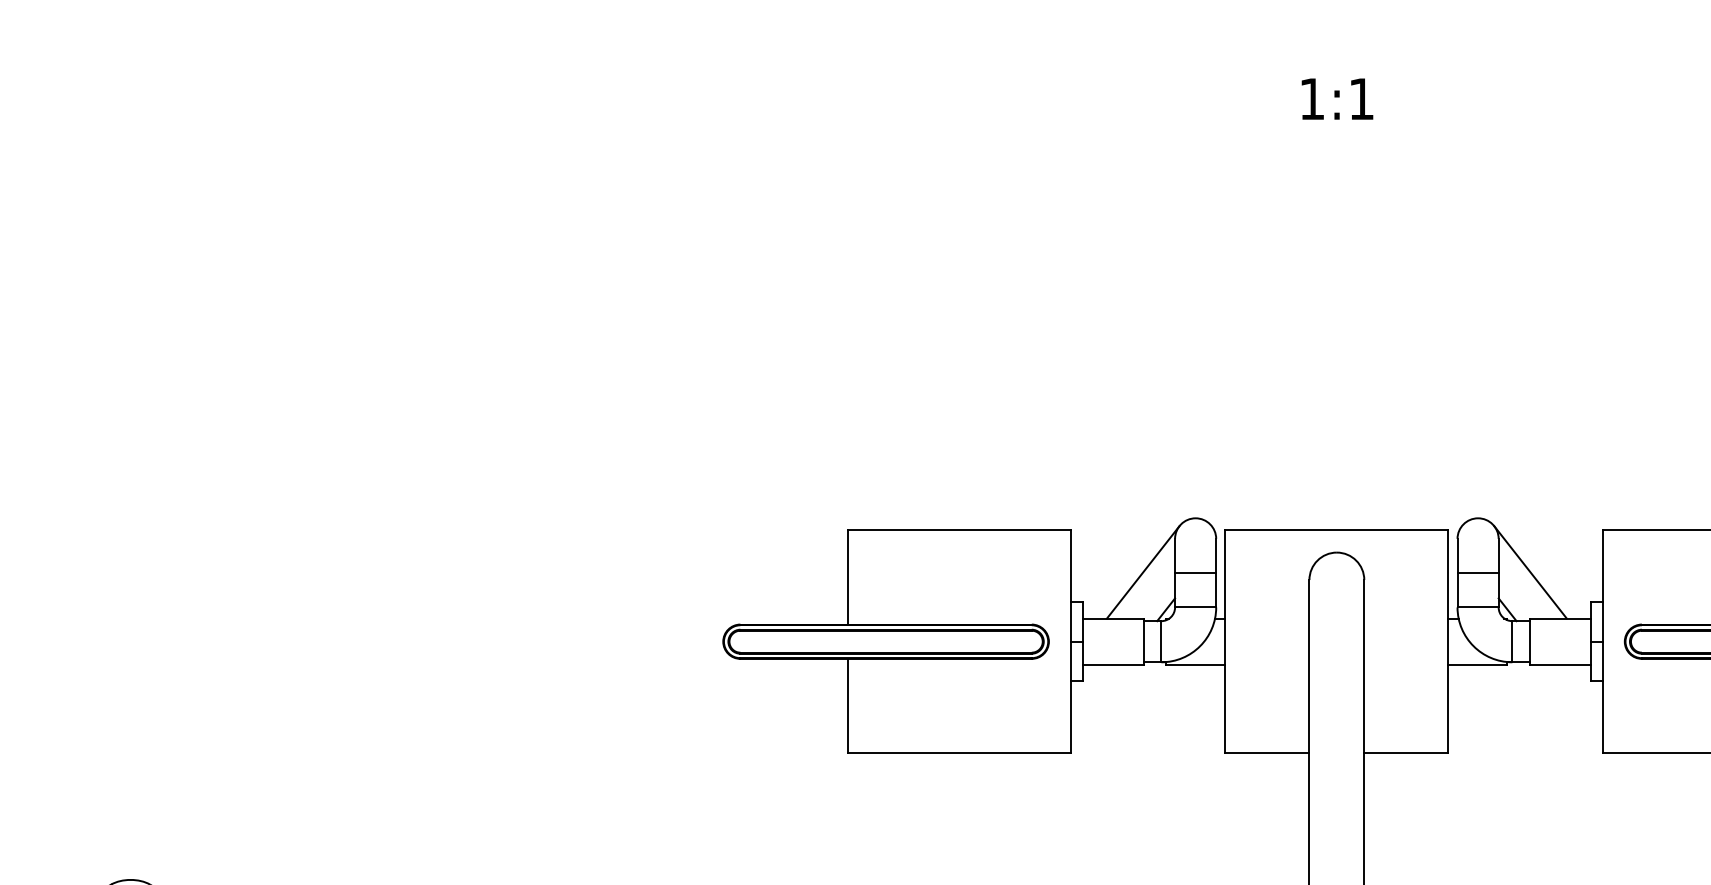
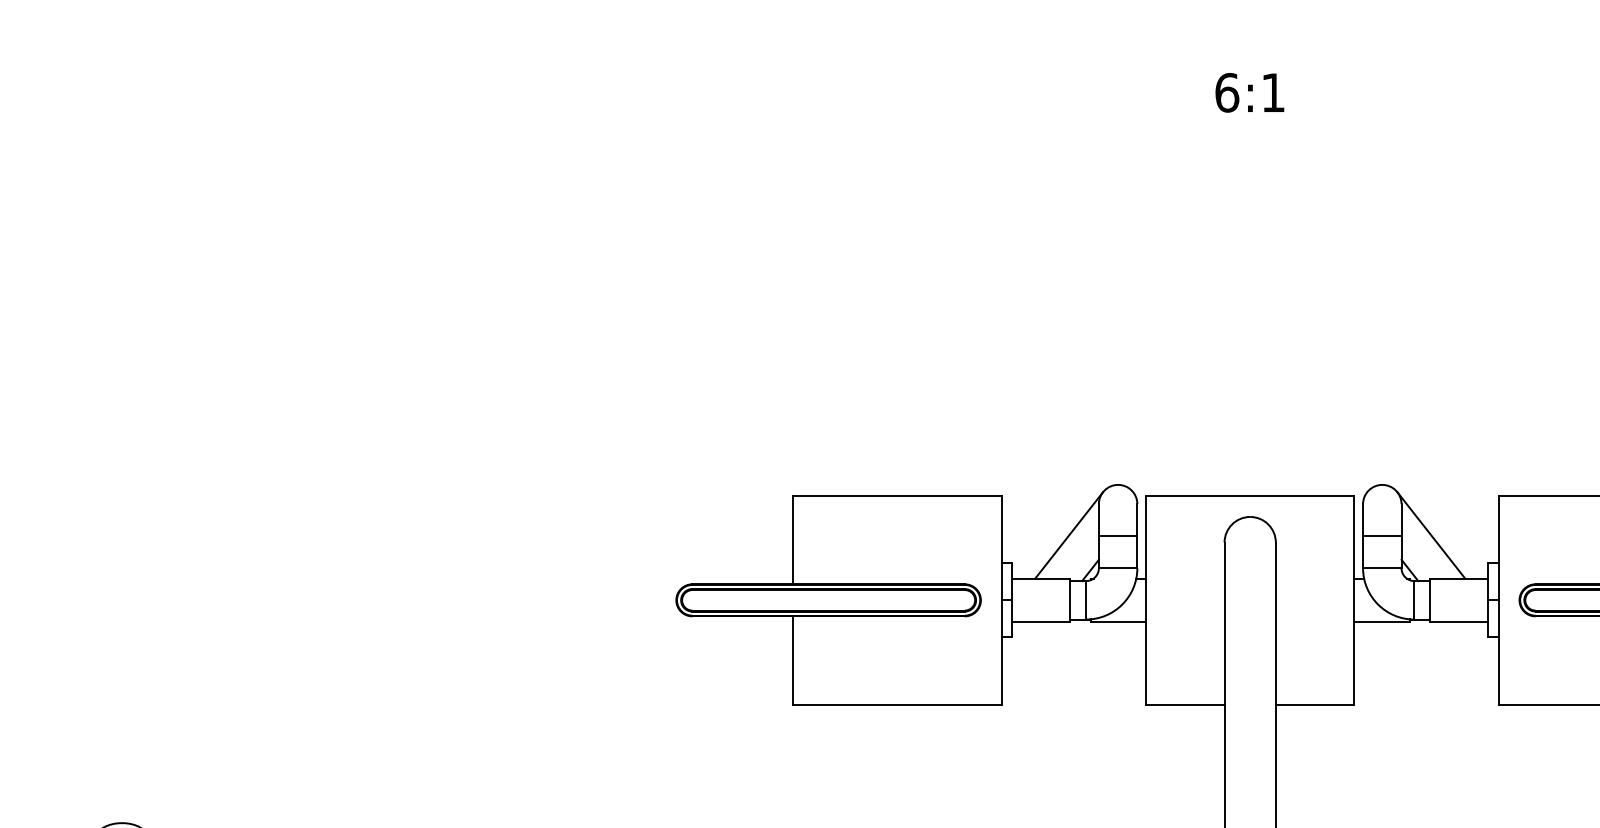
text: (1312, 98) -> (1227, 92), 1:1 -> 6:1

